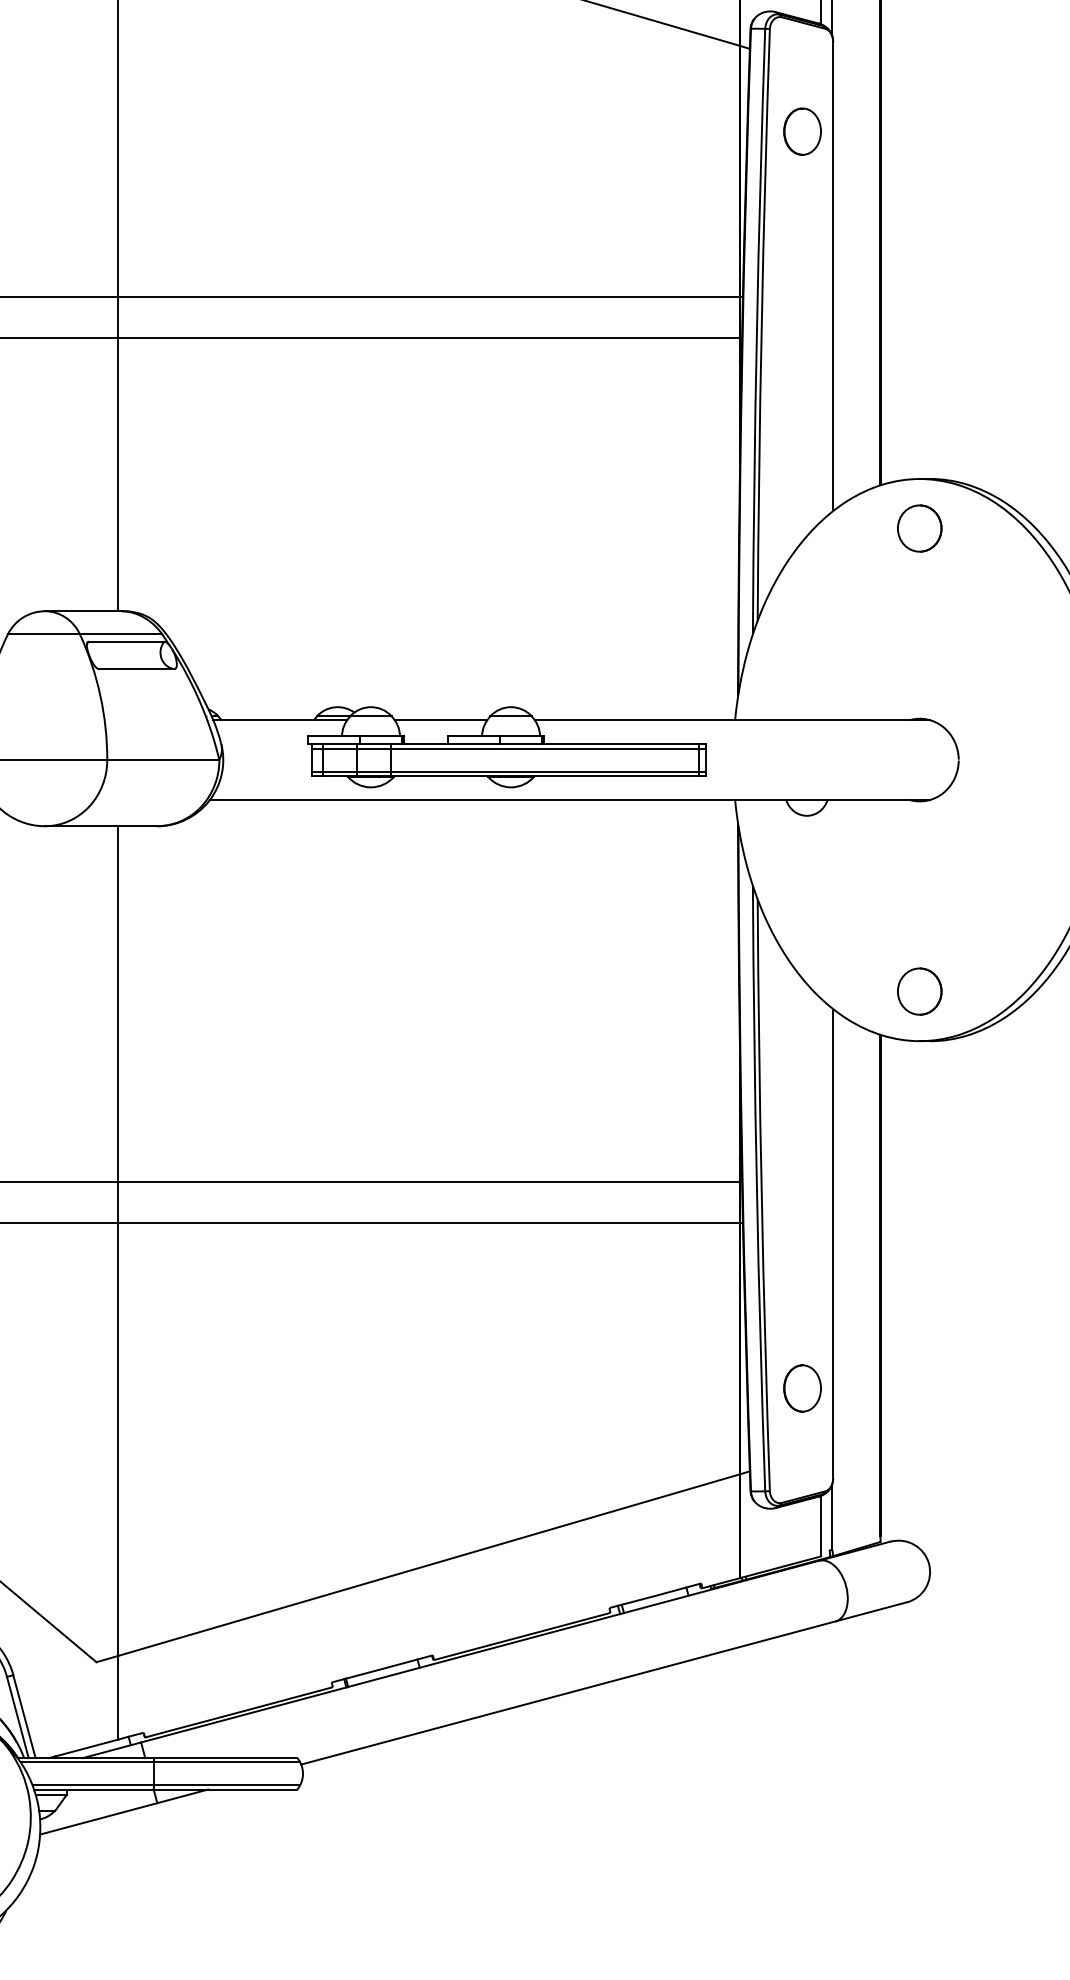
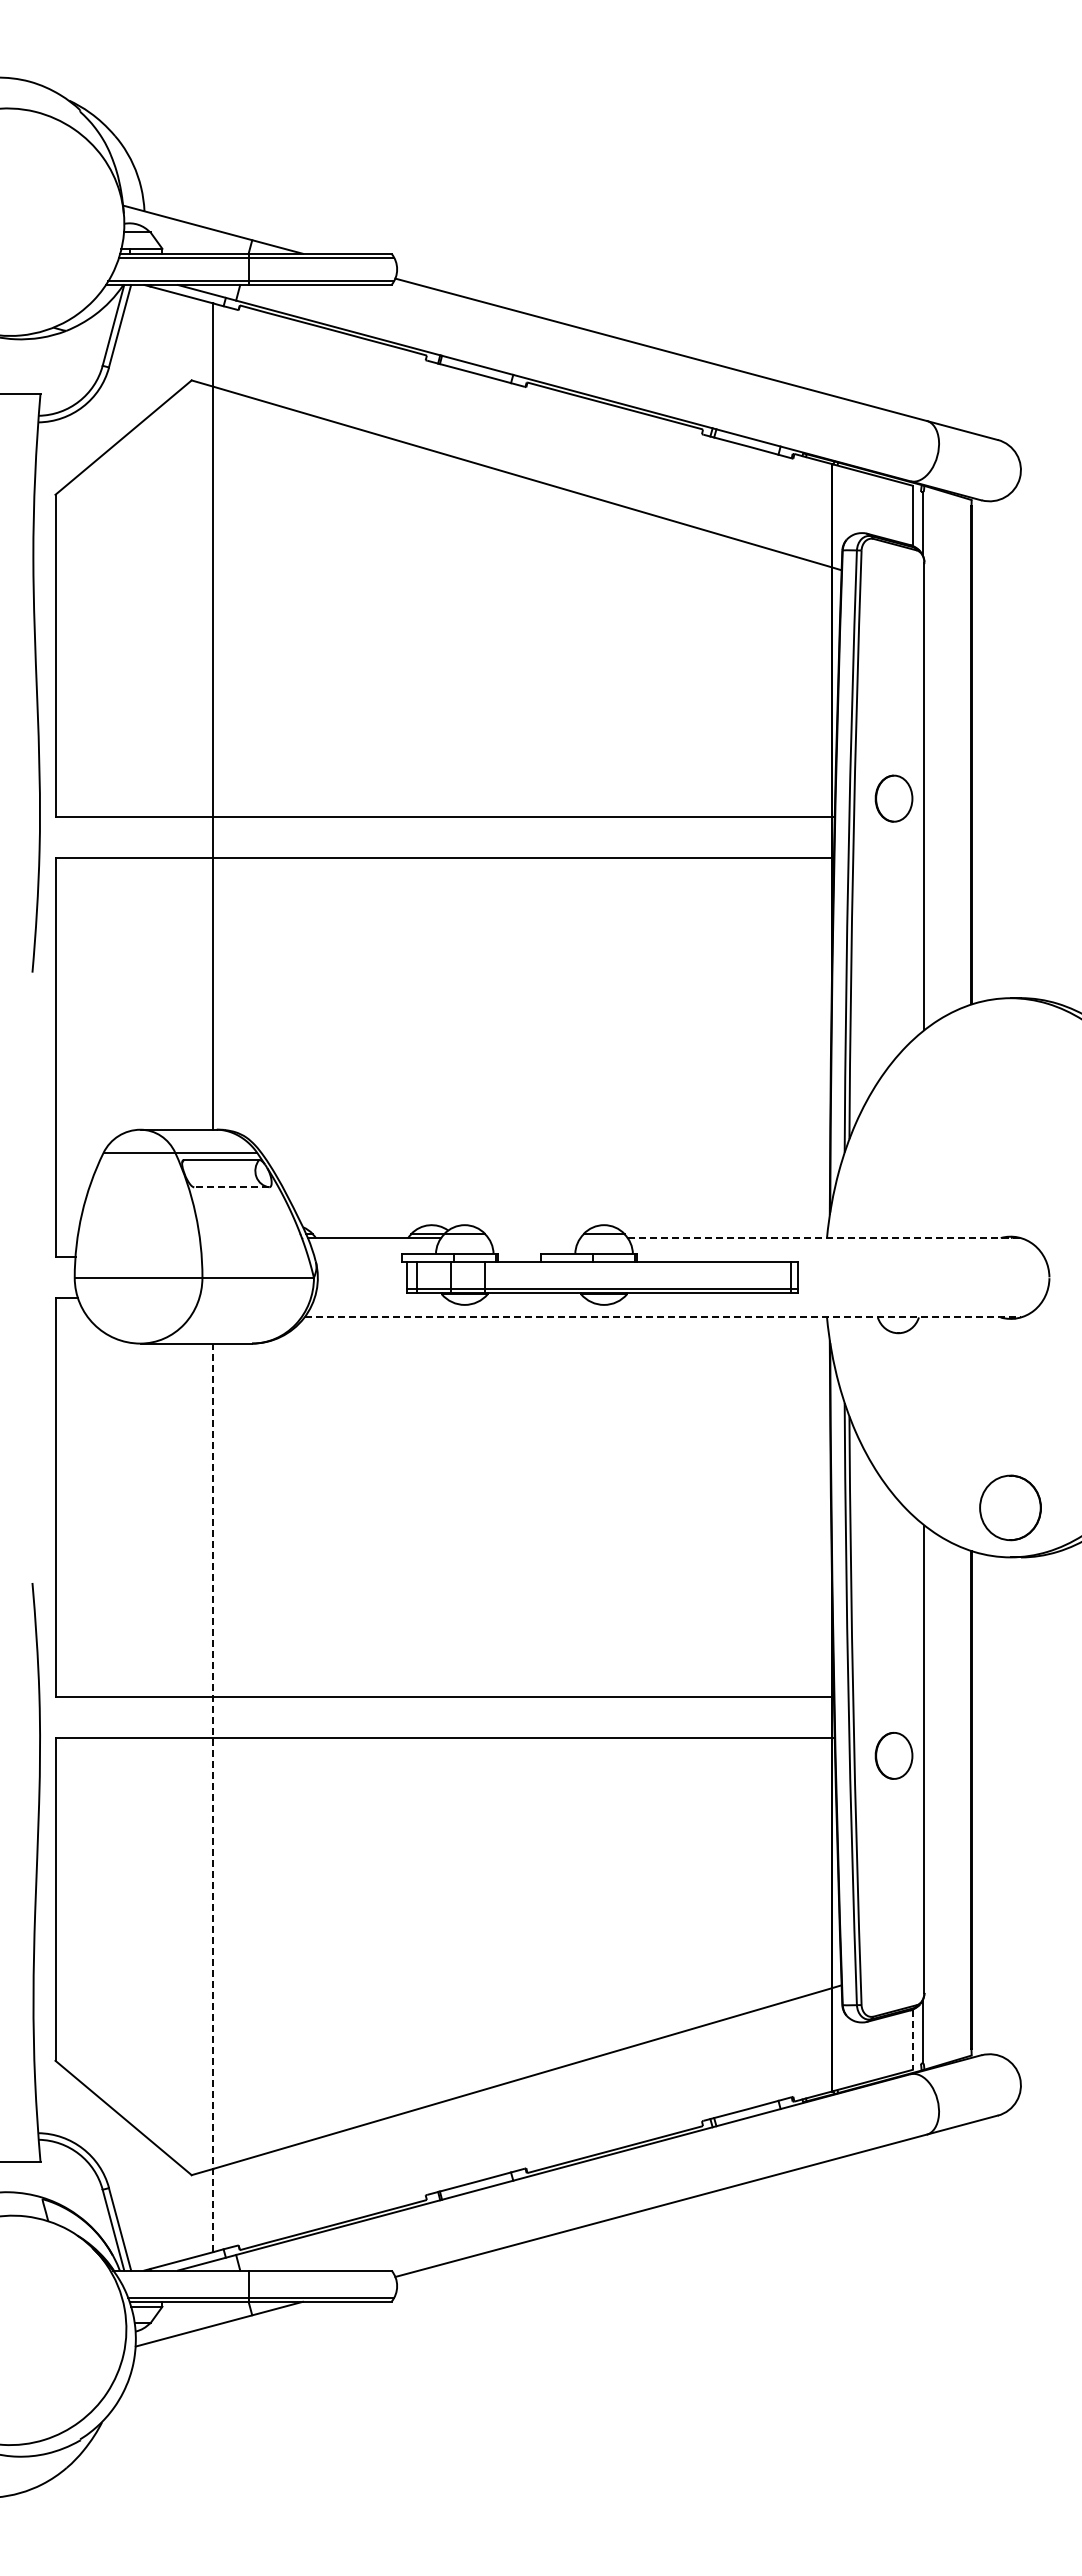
part: (801, 131) -> (893, 798), moved
part: (919, 528) -> (1010, 1047), removed
line: (136, 669) -> (231, 1187), solid -> dashed
line: (441, 719) -> (534, 1237), removed
line: (732, 719) -> (824, 1237), solid -> dashed
line: (508, 748) -> (601, 1266), removed
line: (570, 800) -> (663, 1317), solid -> dashed
part: (919, 992) -> (1010, 1508), size x1.4
line: (118, 1282) -> (213, 1797), solid -> dashed
part: (801, 1388) -> (893, 1755), moved
line: (821, 1526) -> (912, 2040), solid -> dashed
line: (160, 1762) -> (255, 2274), removed

